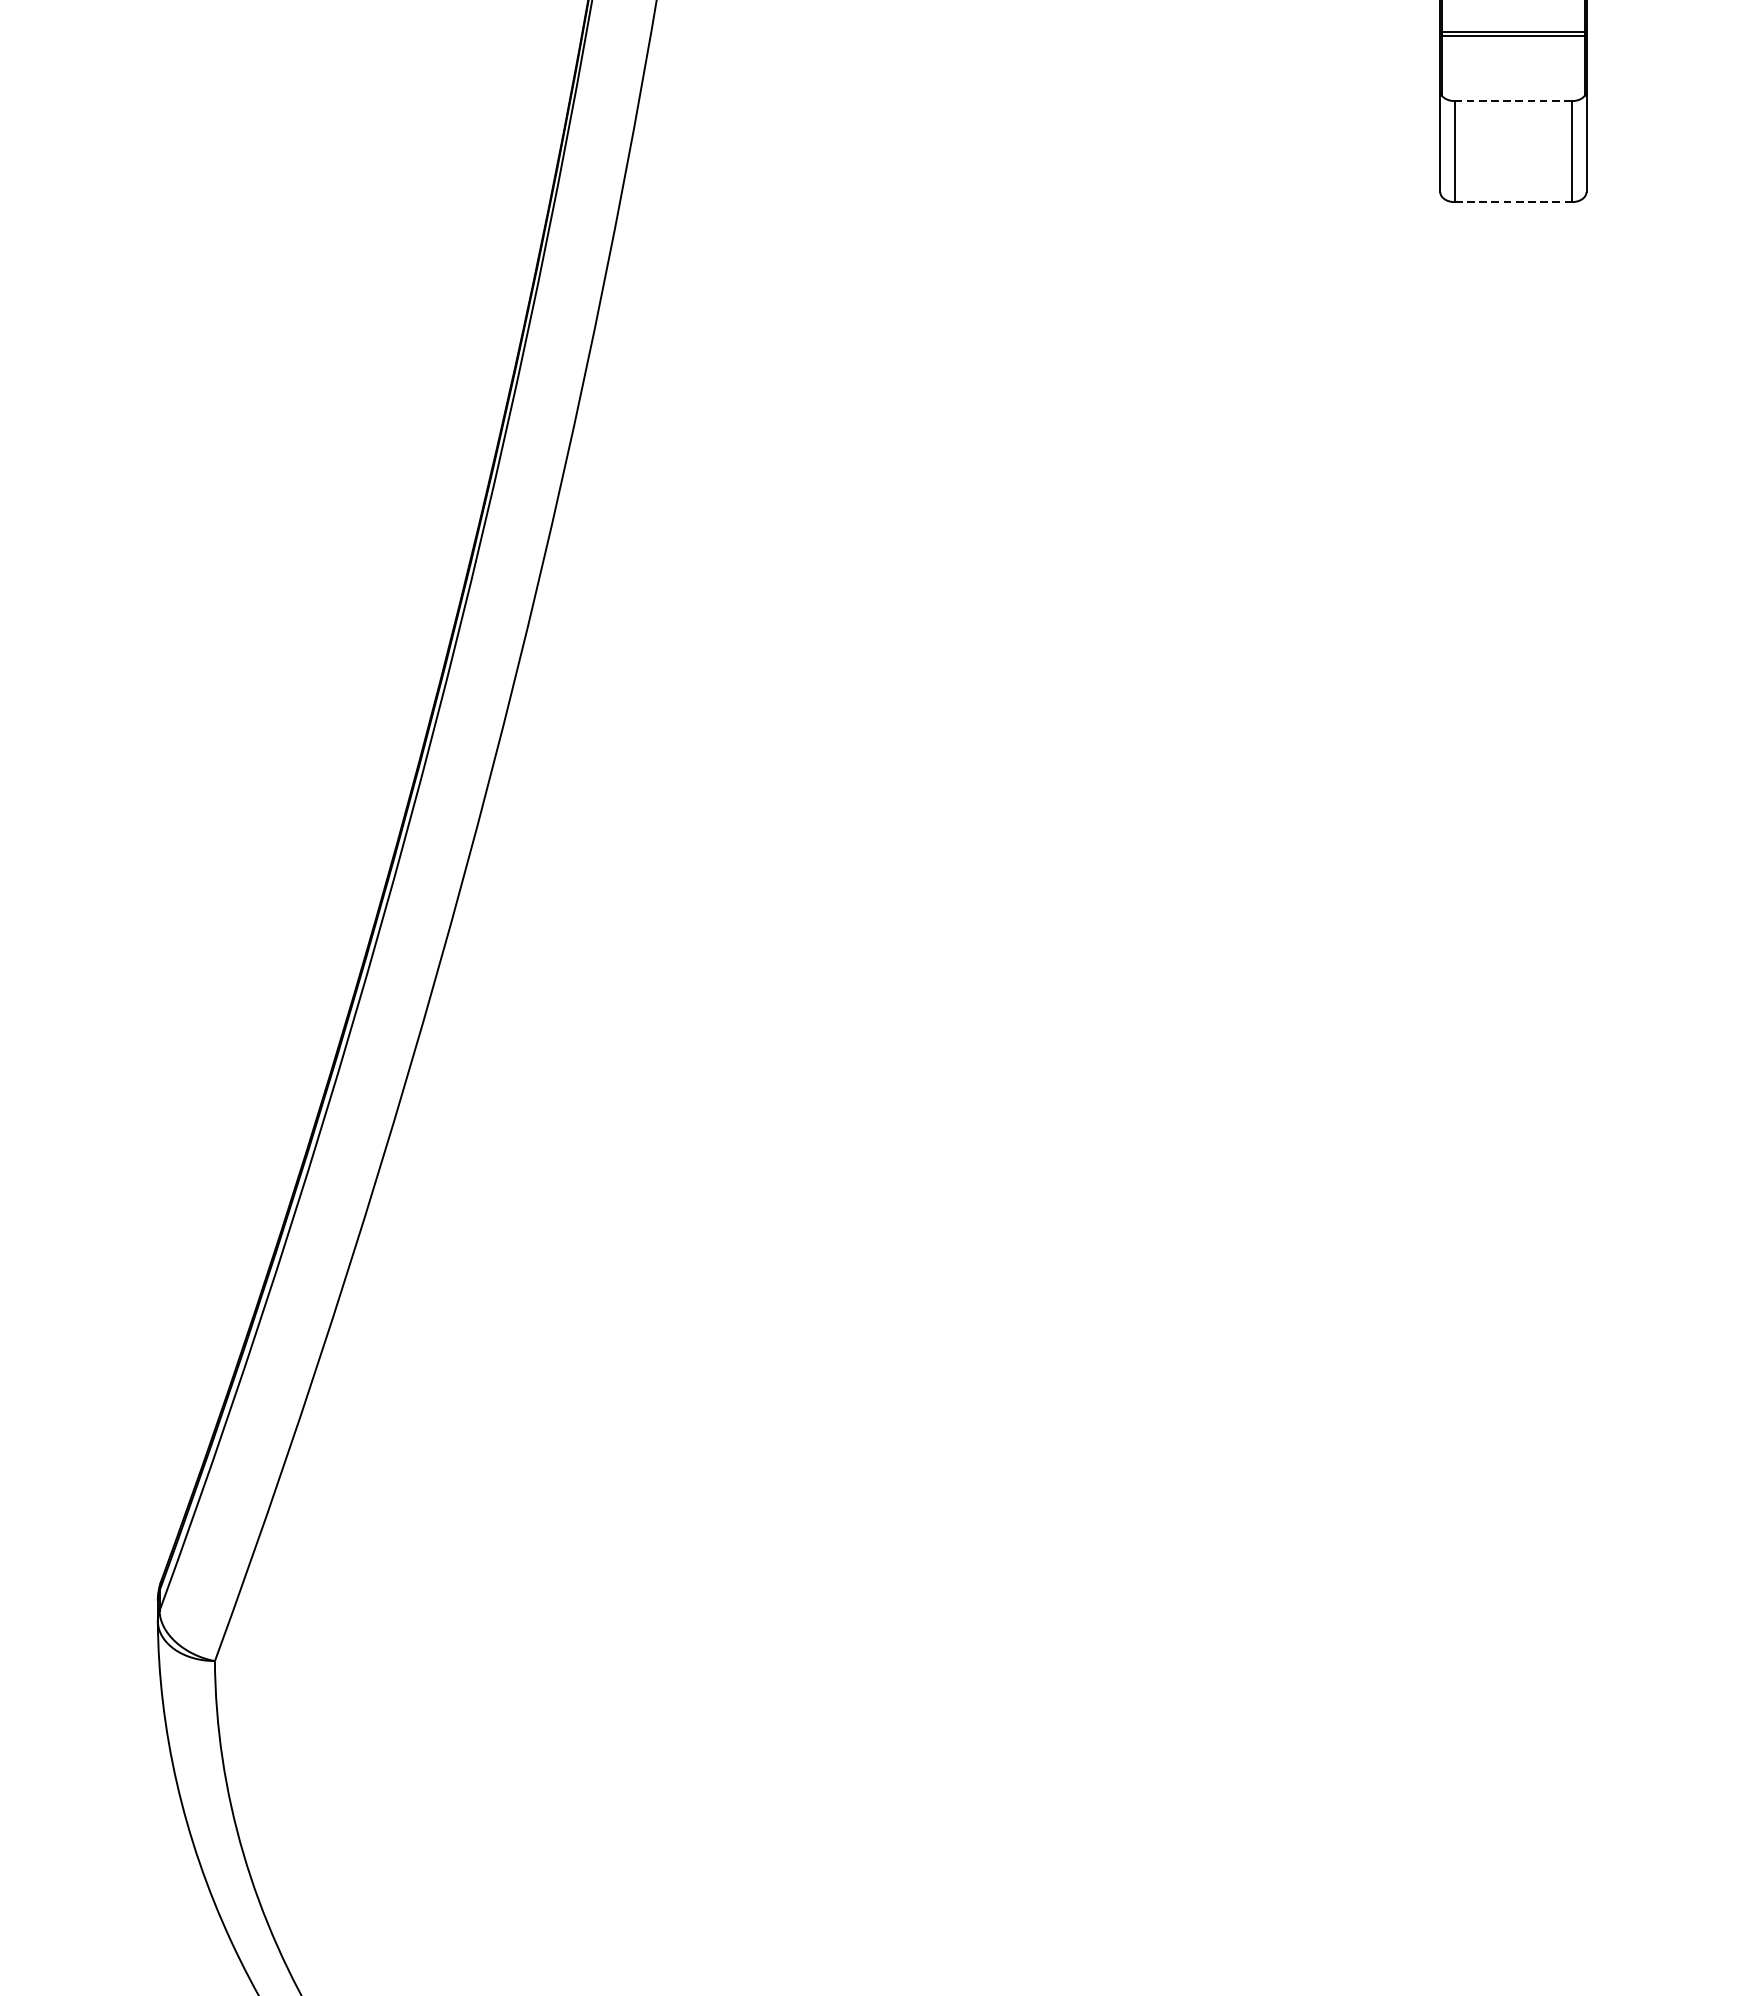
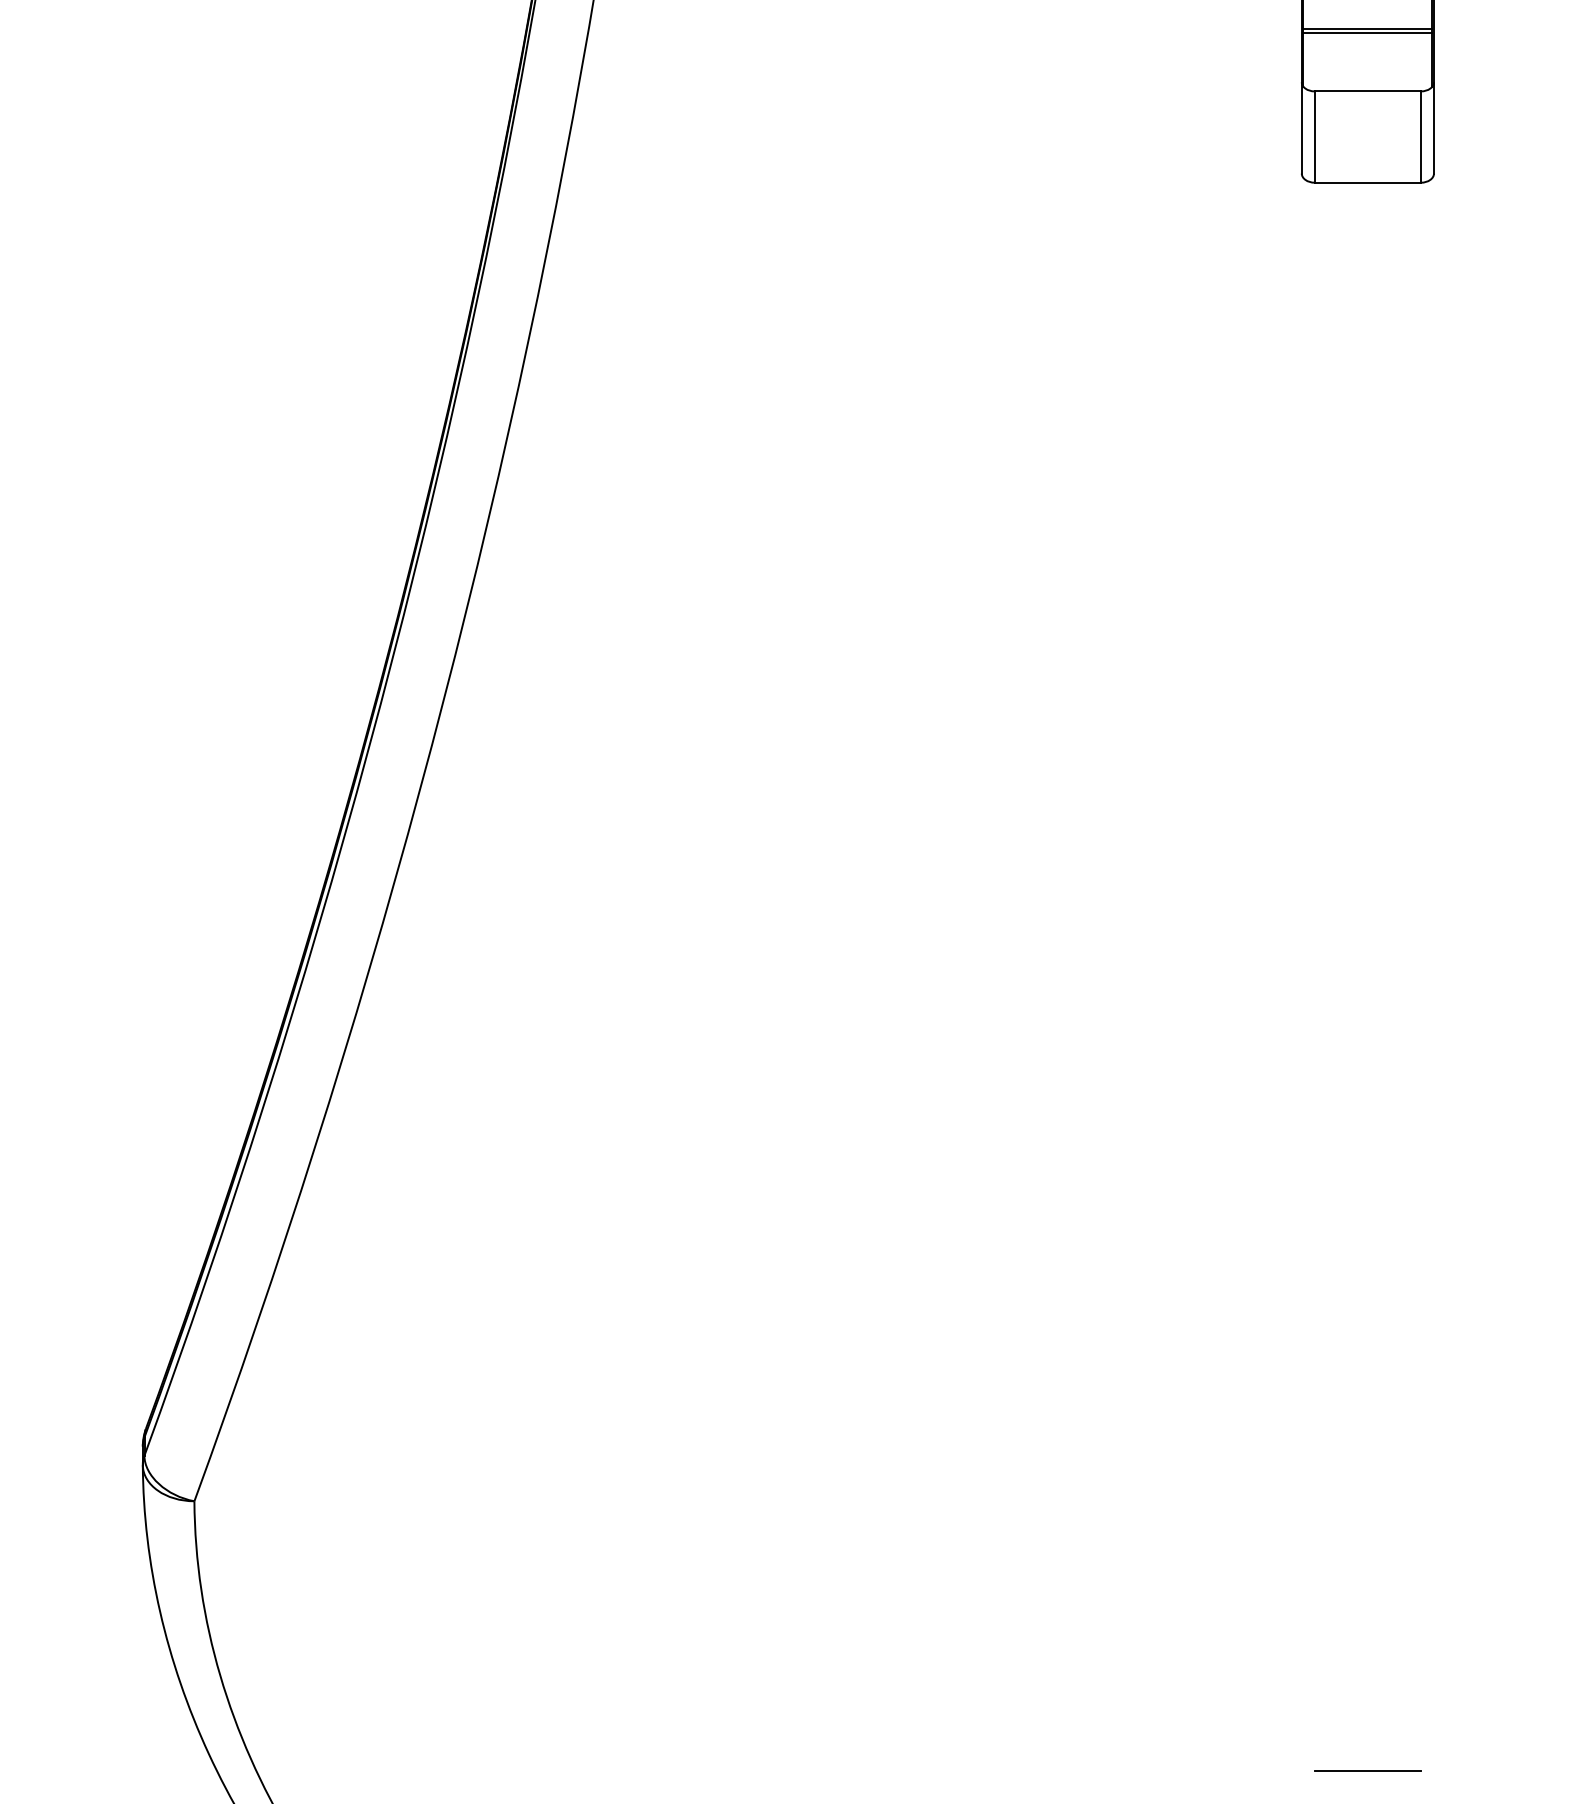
line: (1514, 101) -> (1368, 91), dashed -> solid
line: (1512, 201) -> (1367, 182), dashed -> solid
line: (1512, 1960) -> (1367, 1771), added

